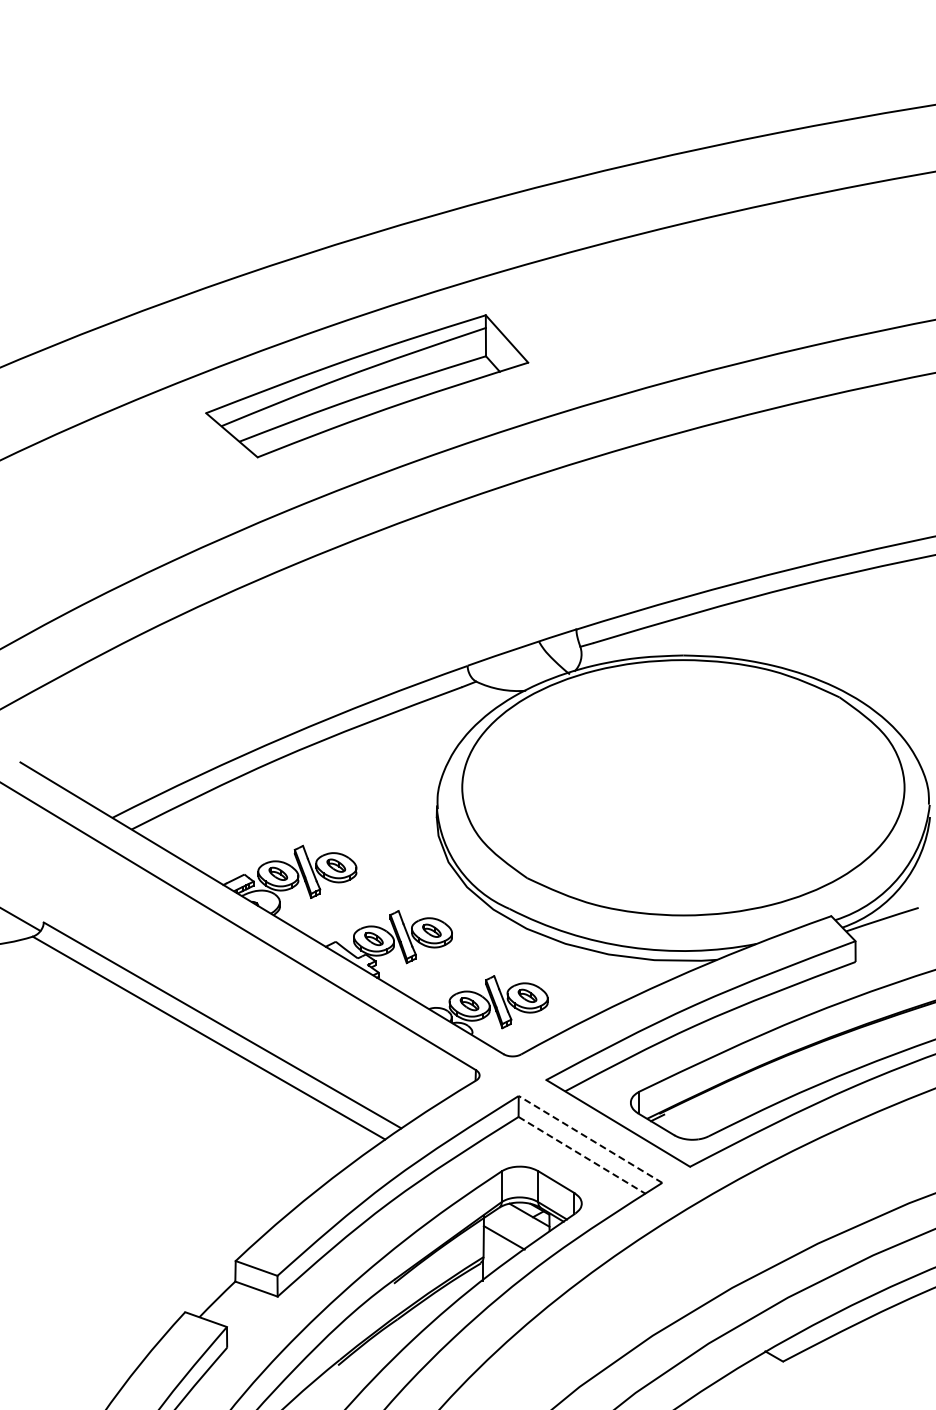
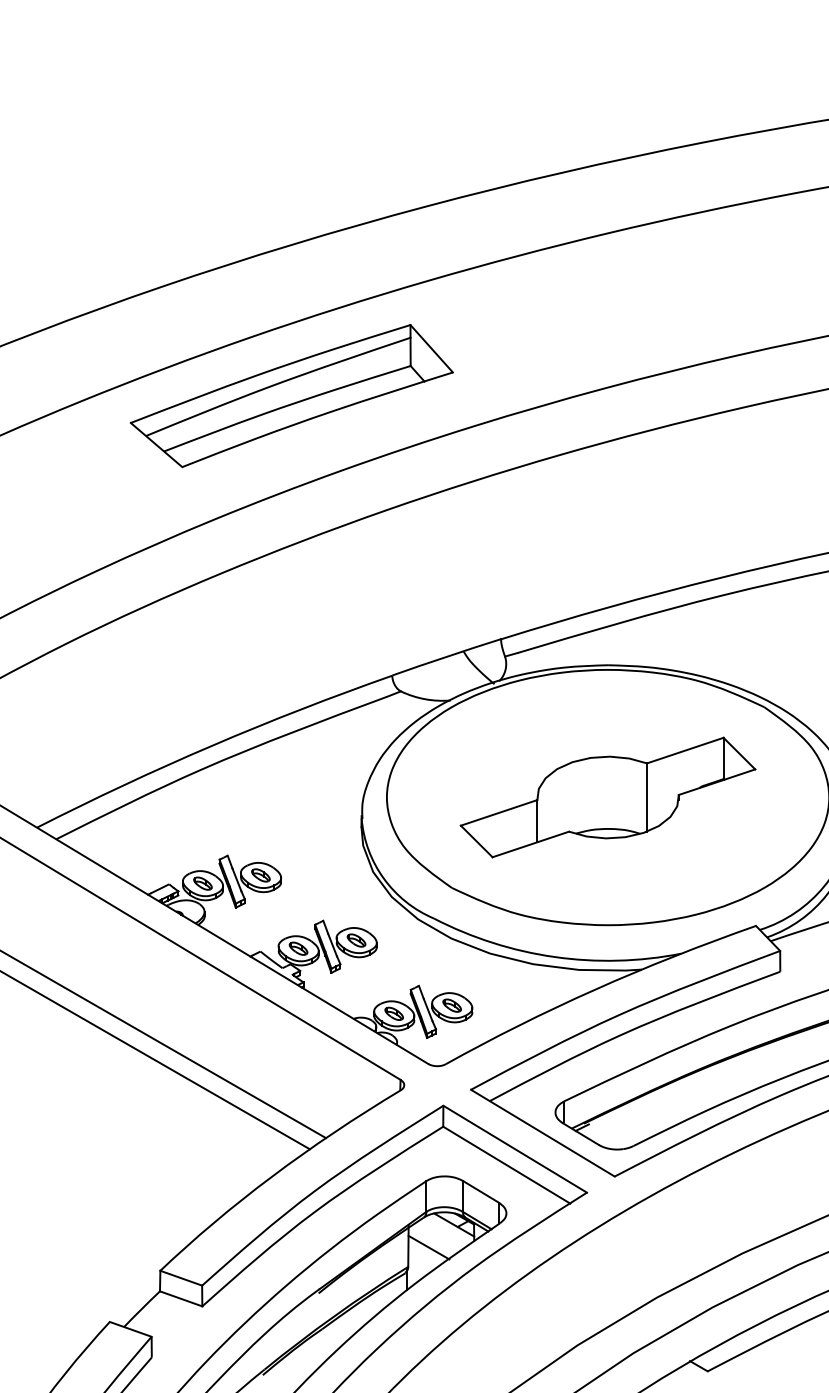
part: (683, 787) -> (608, 797), added
line: (590, 1139) -> (515, 1149), dashed -> solid
line: (582, 1155) -> (507, 1165), dashed -> solid

